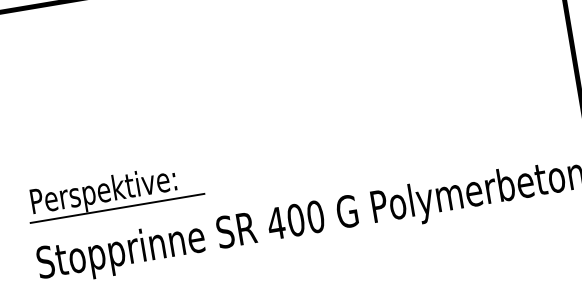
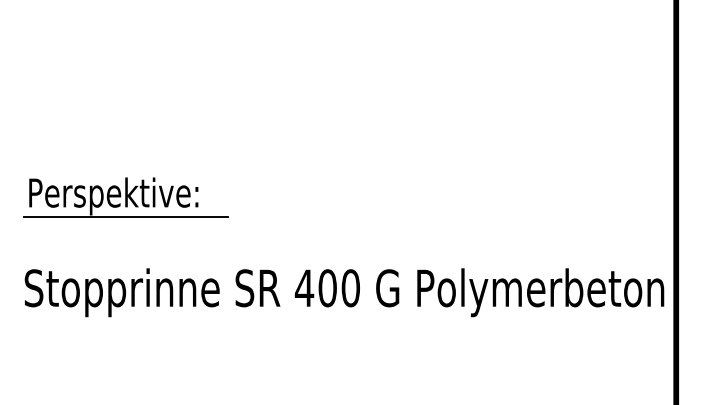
part: (114, 192) -> (125, 197), moved

